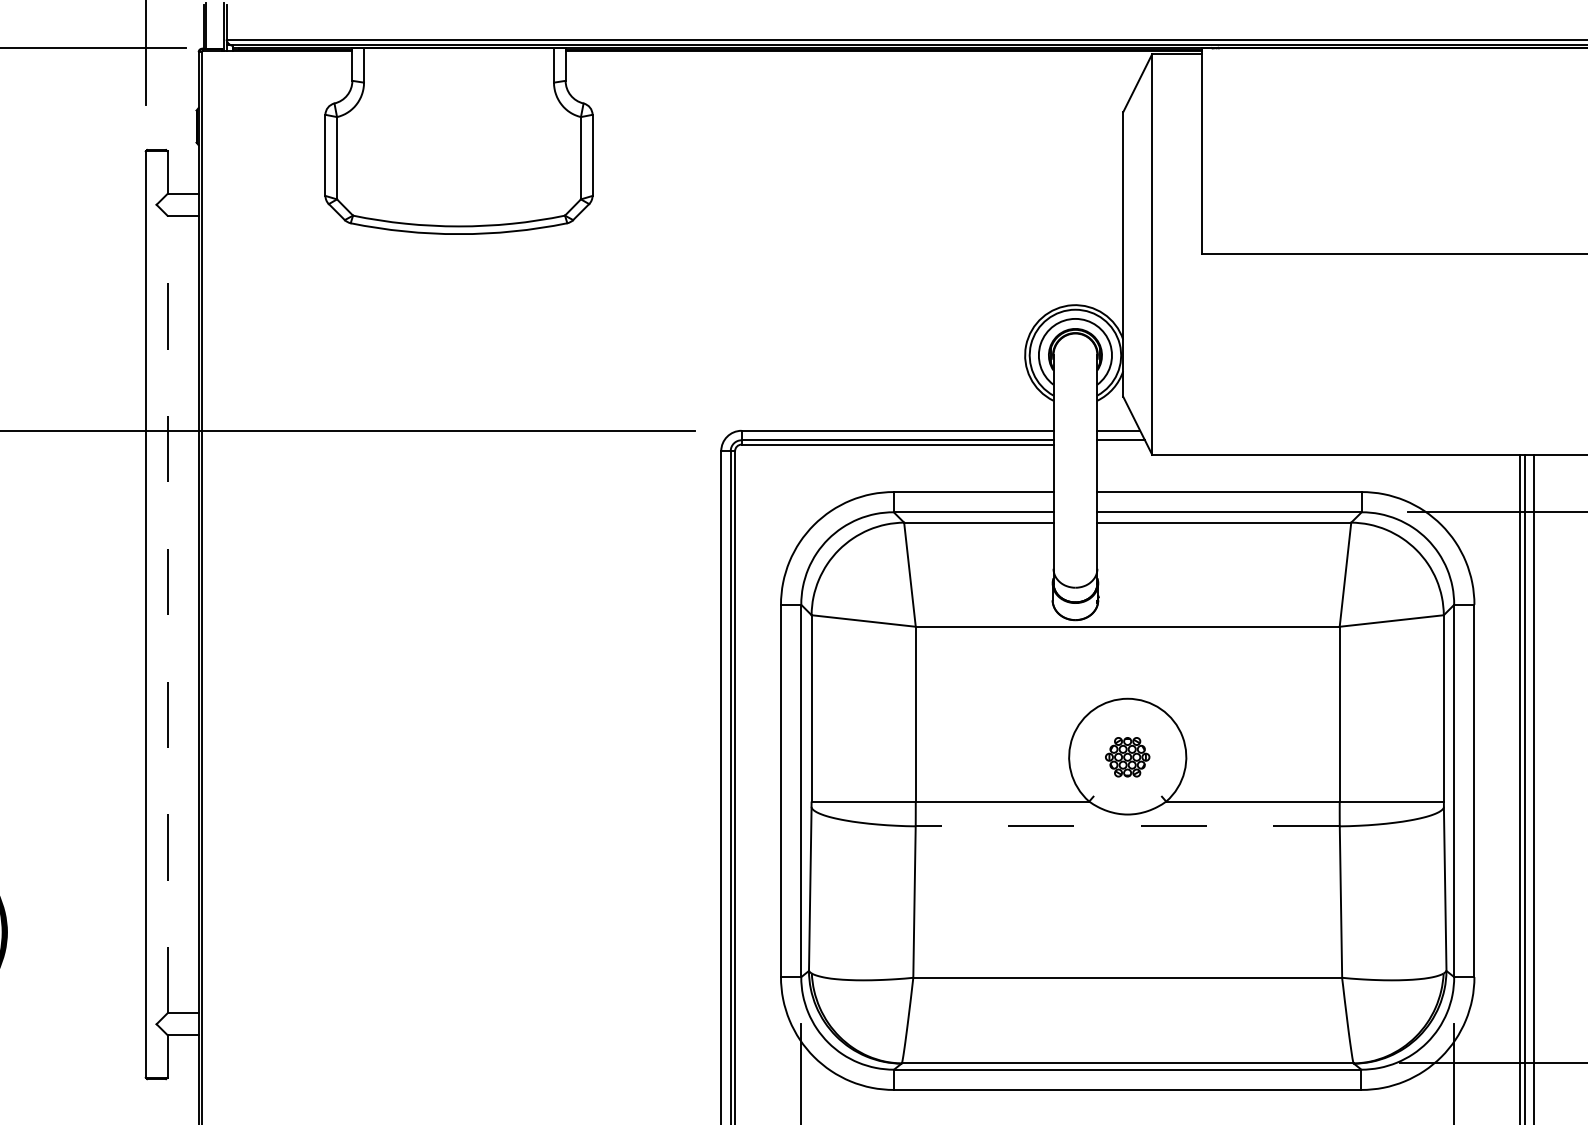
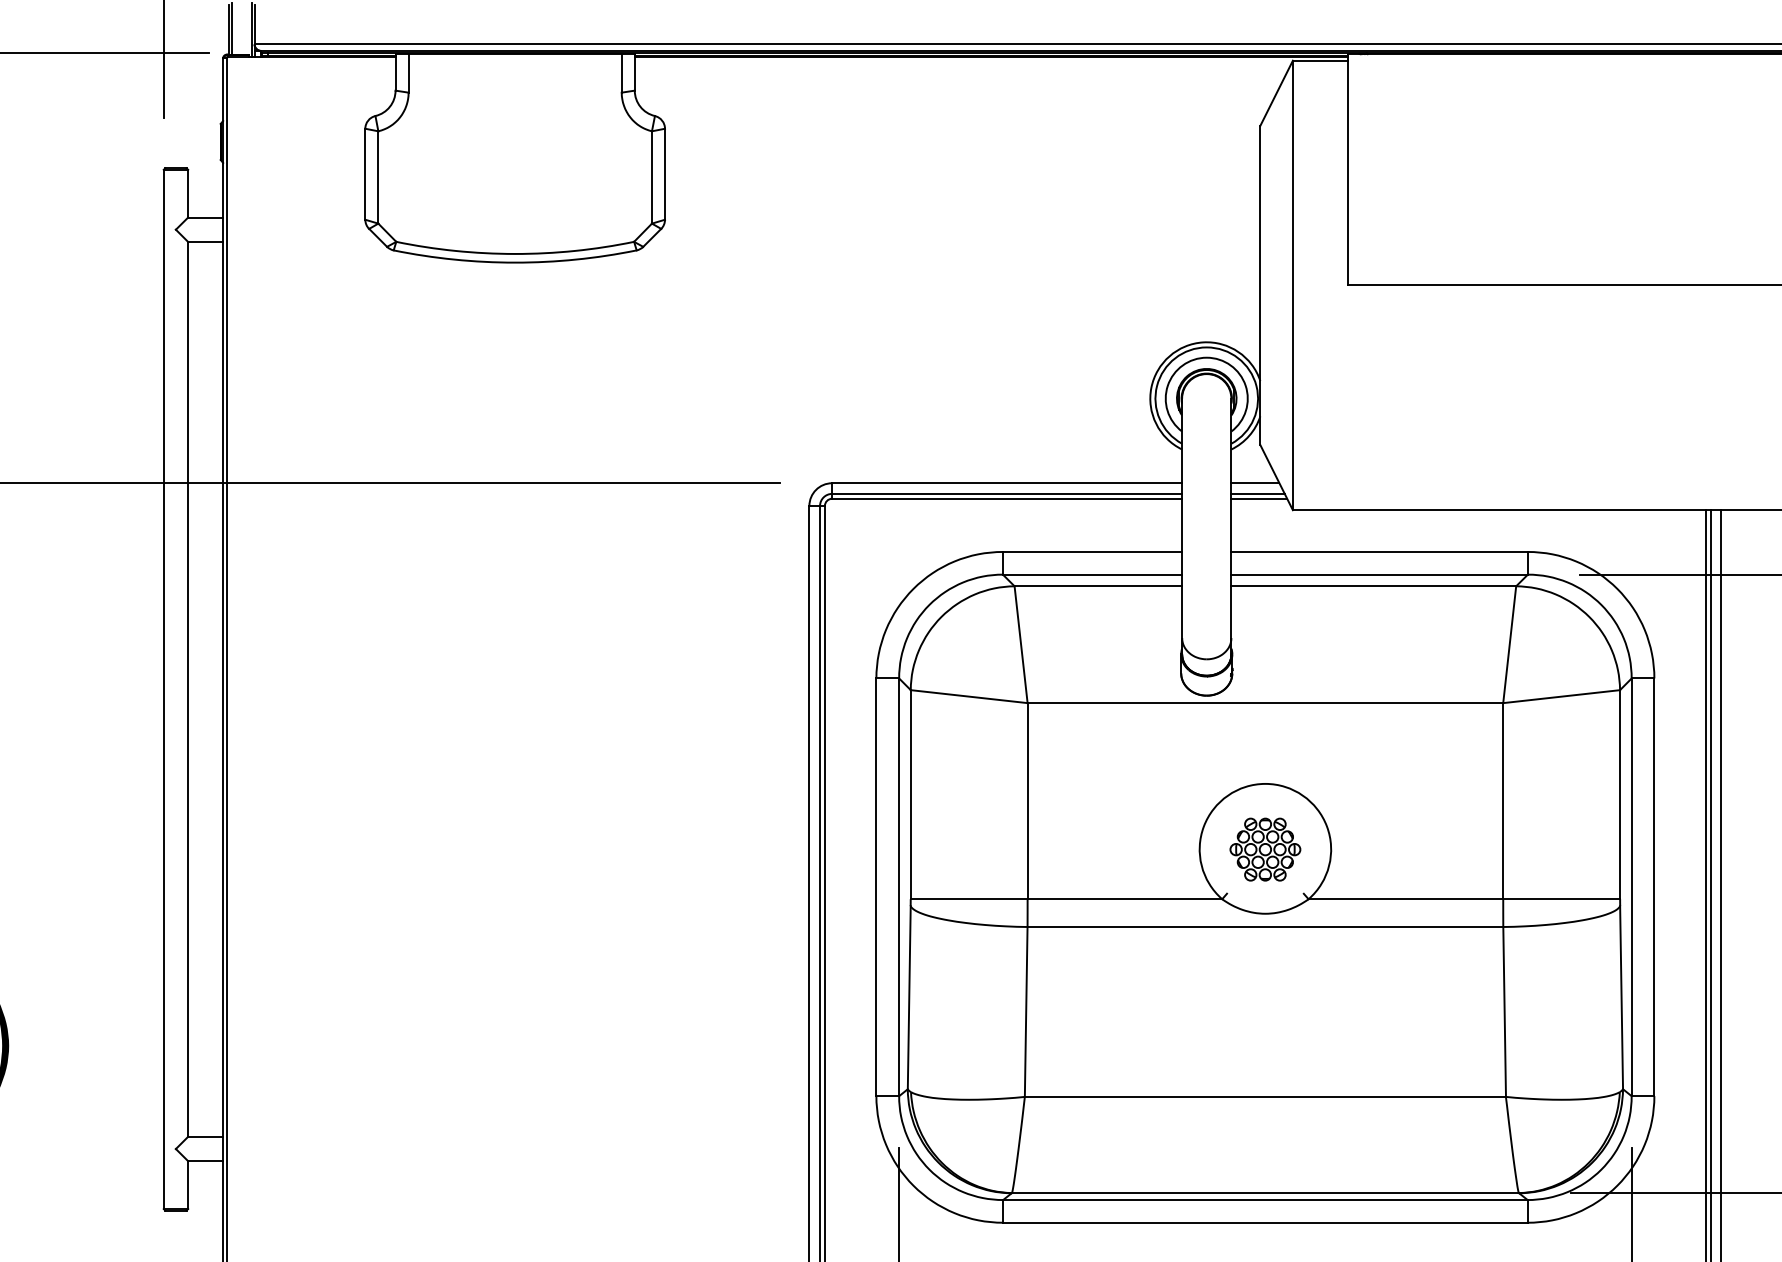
line: (1122, 444) -> (1259, 498), added
line: (167, 614) -> (188, 689), dashed -> solid
part: (1127, 756) -> (1265, 848), size x1.43
line: (1127, 826) -> (1265, 927), dashed -> solid

